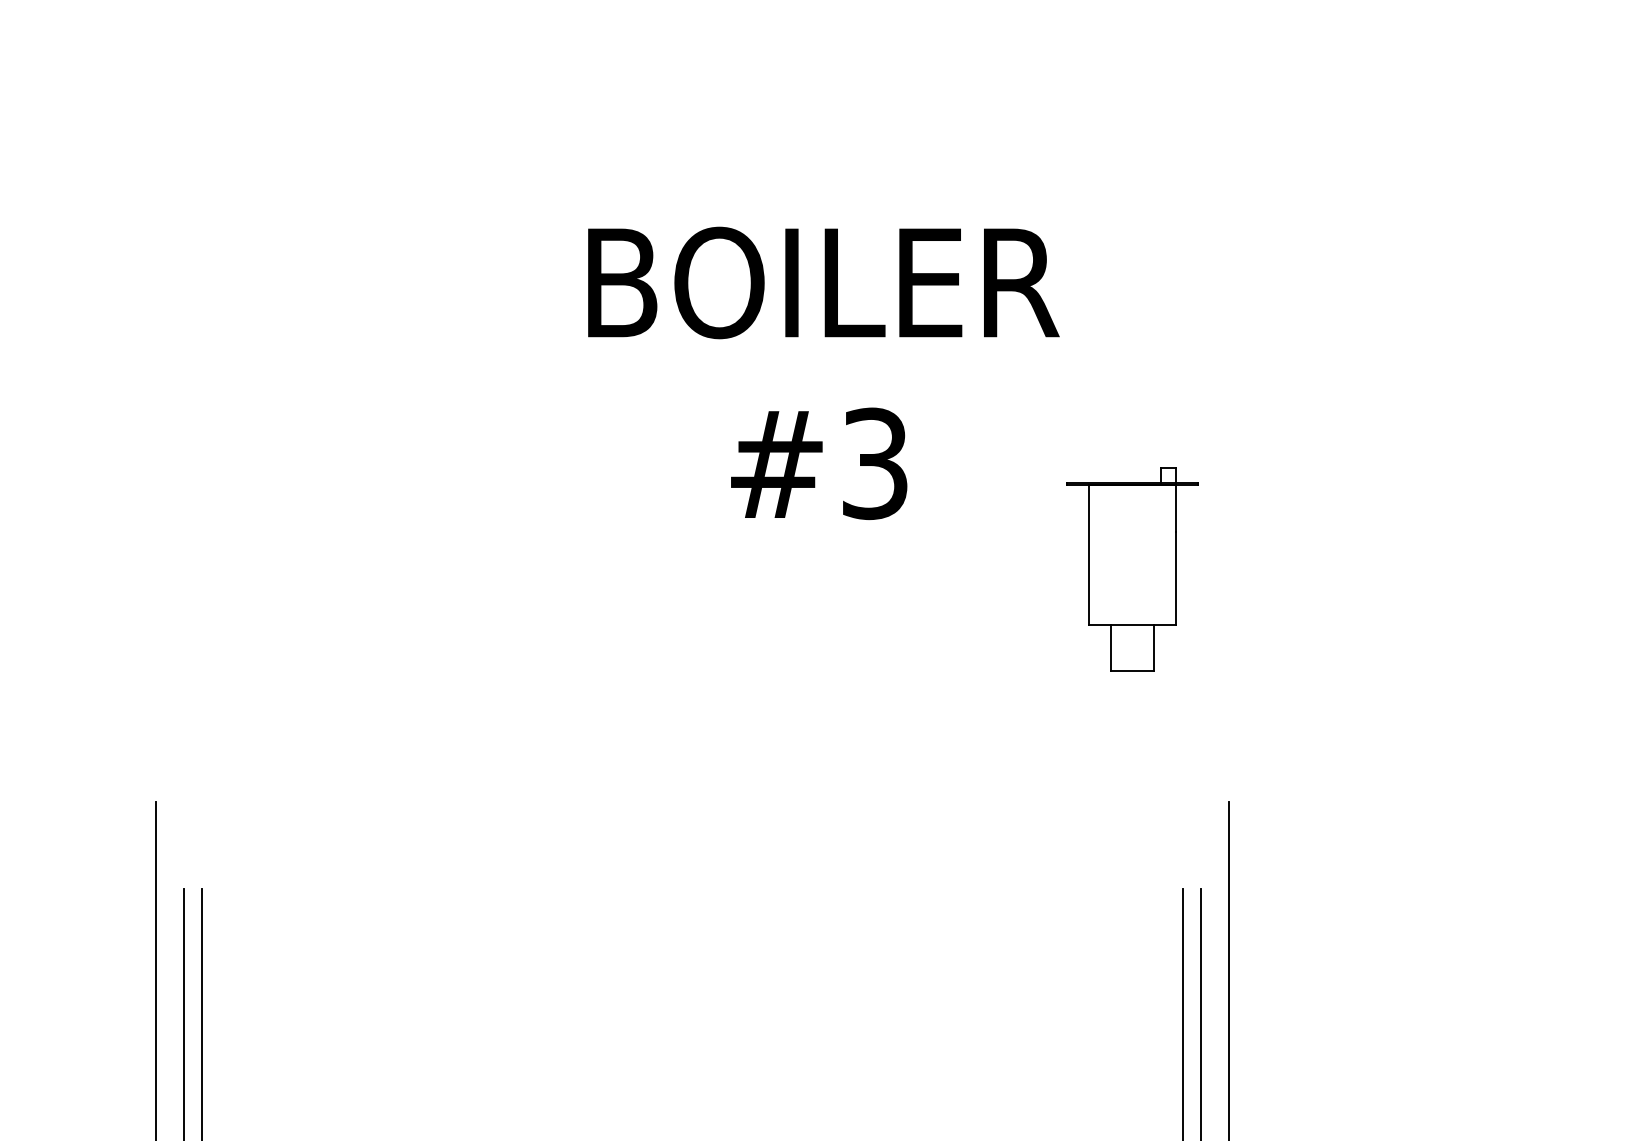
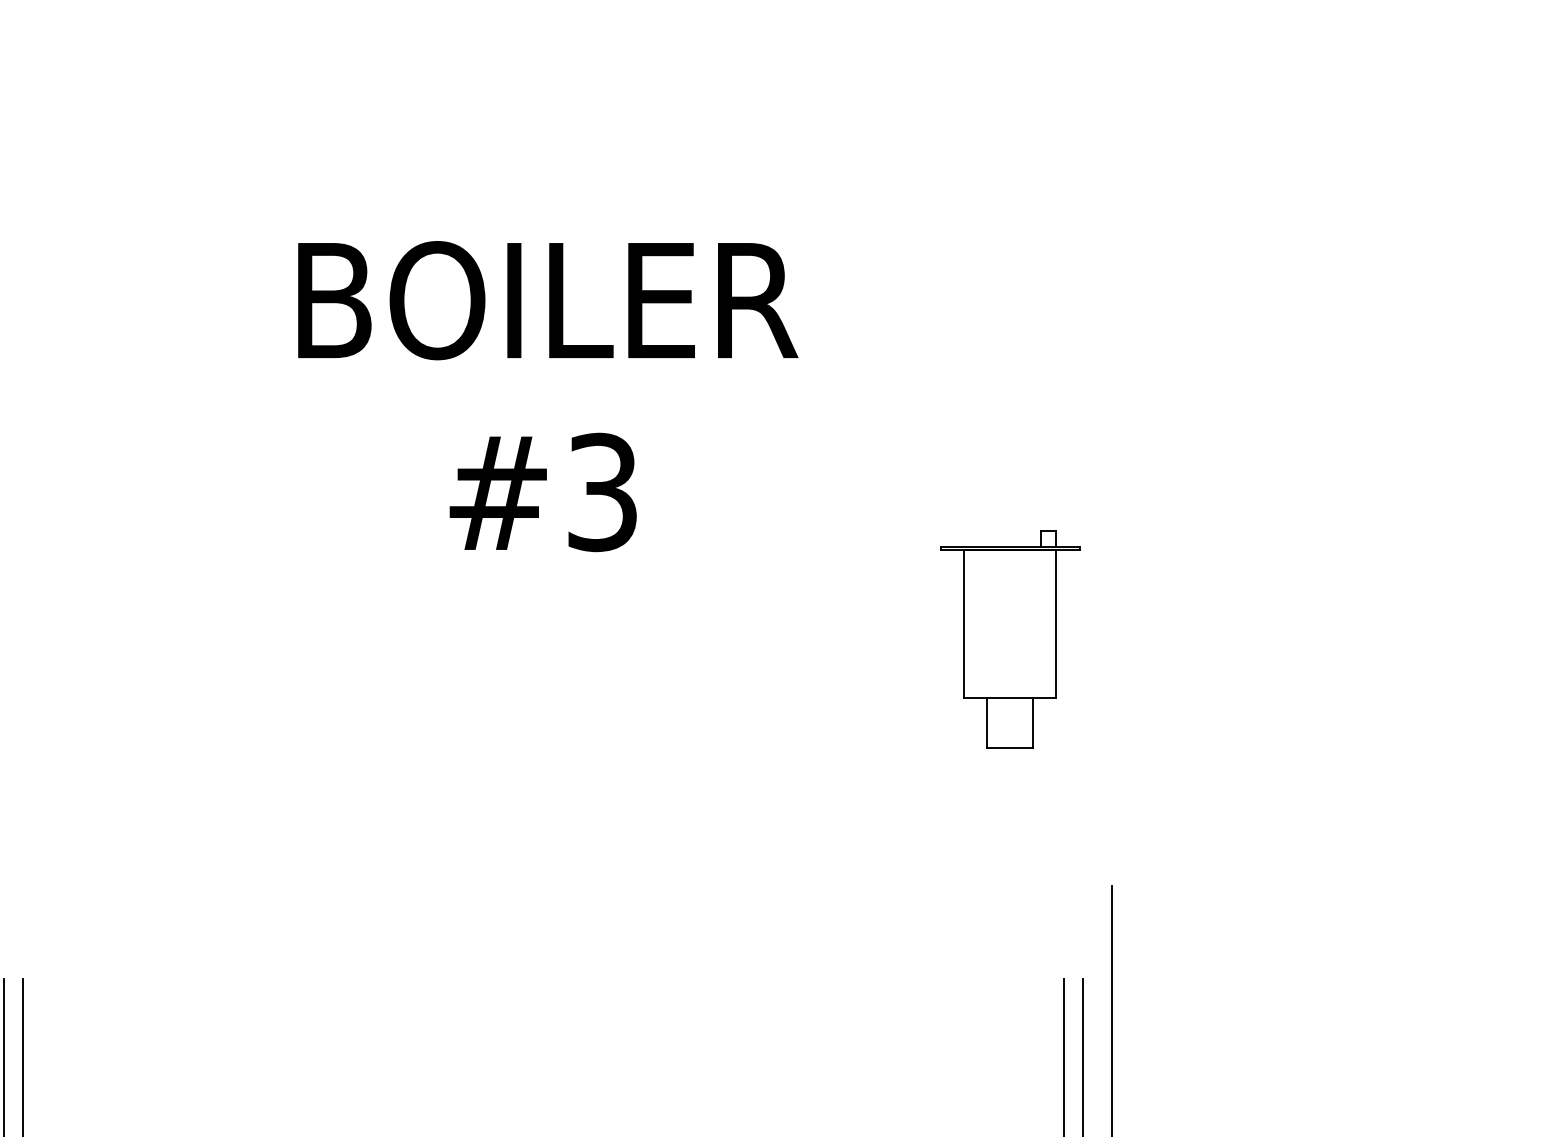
text: (823, 372) -> (547, 395), moved

